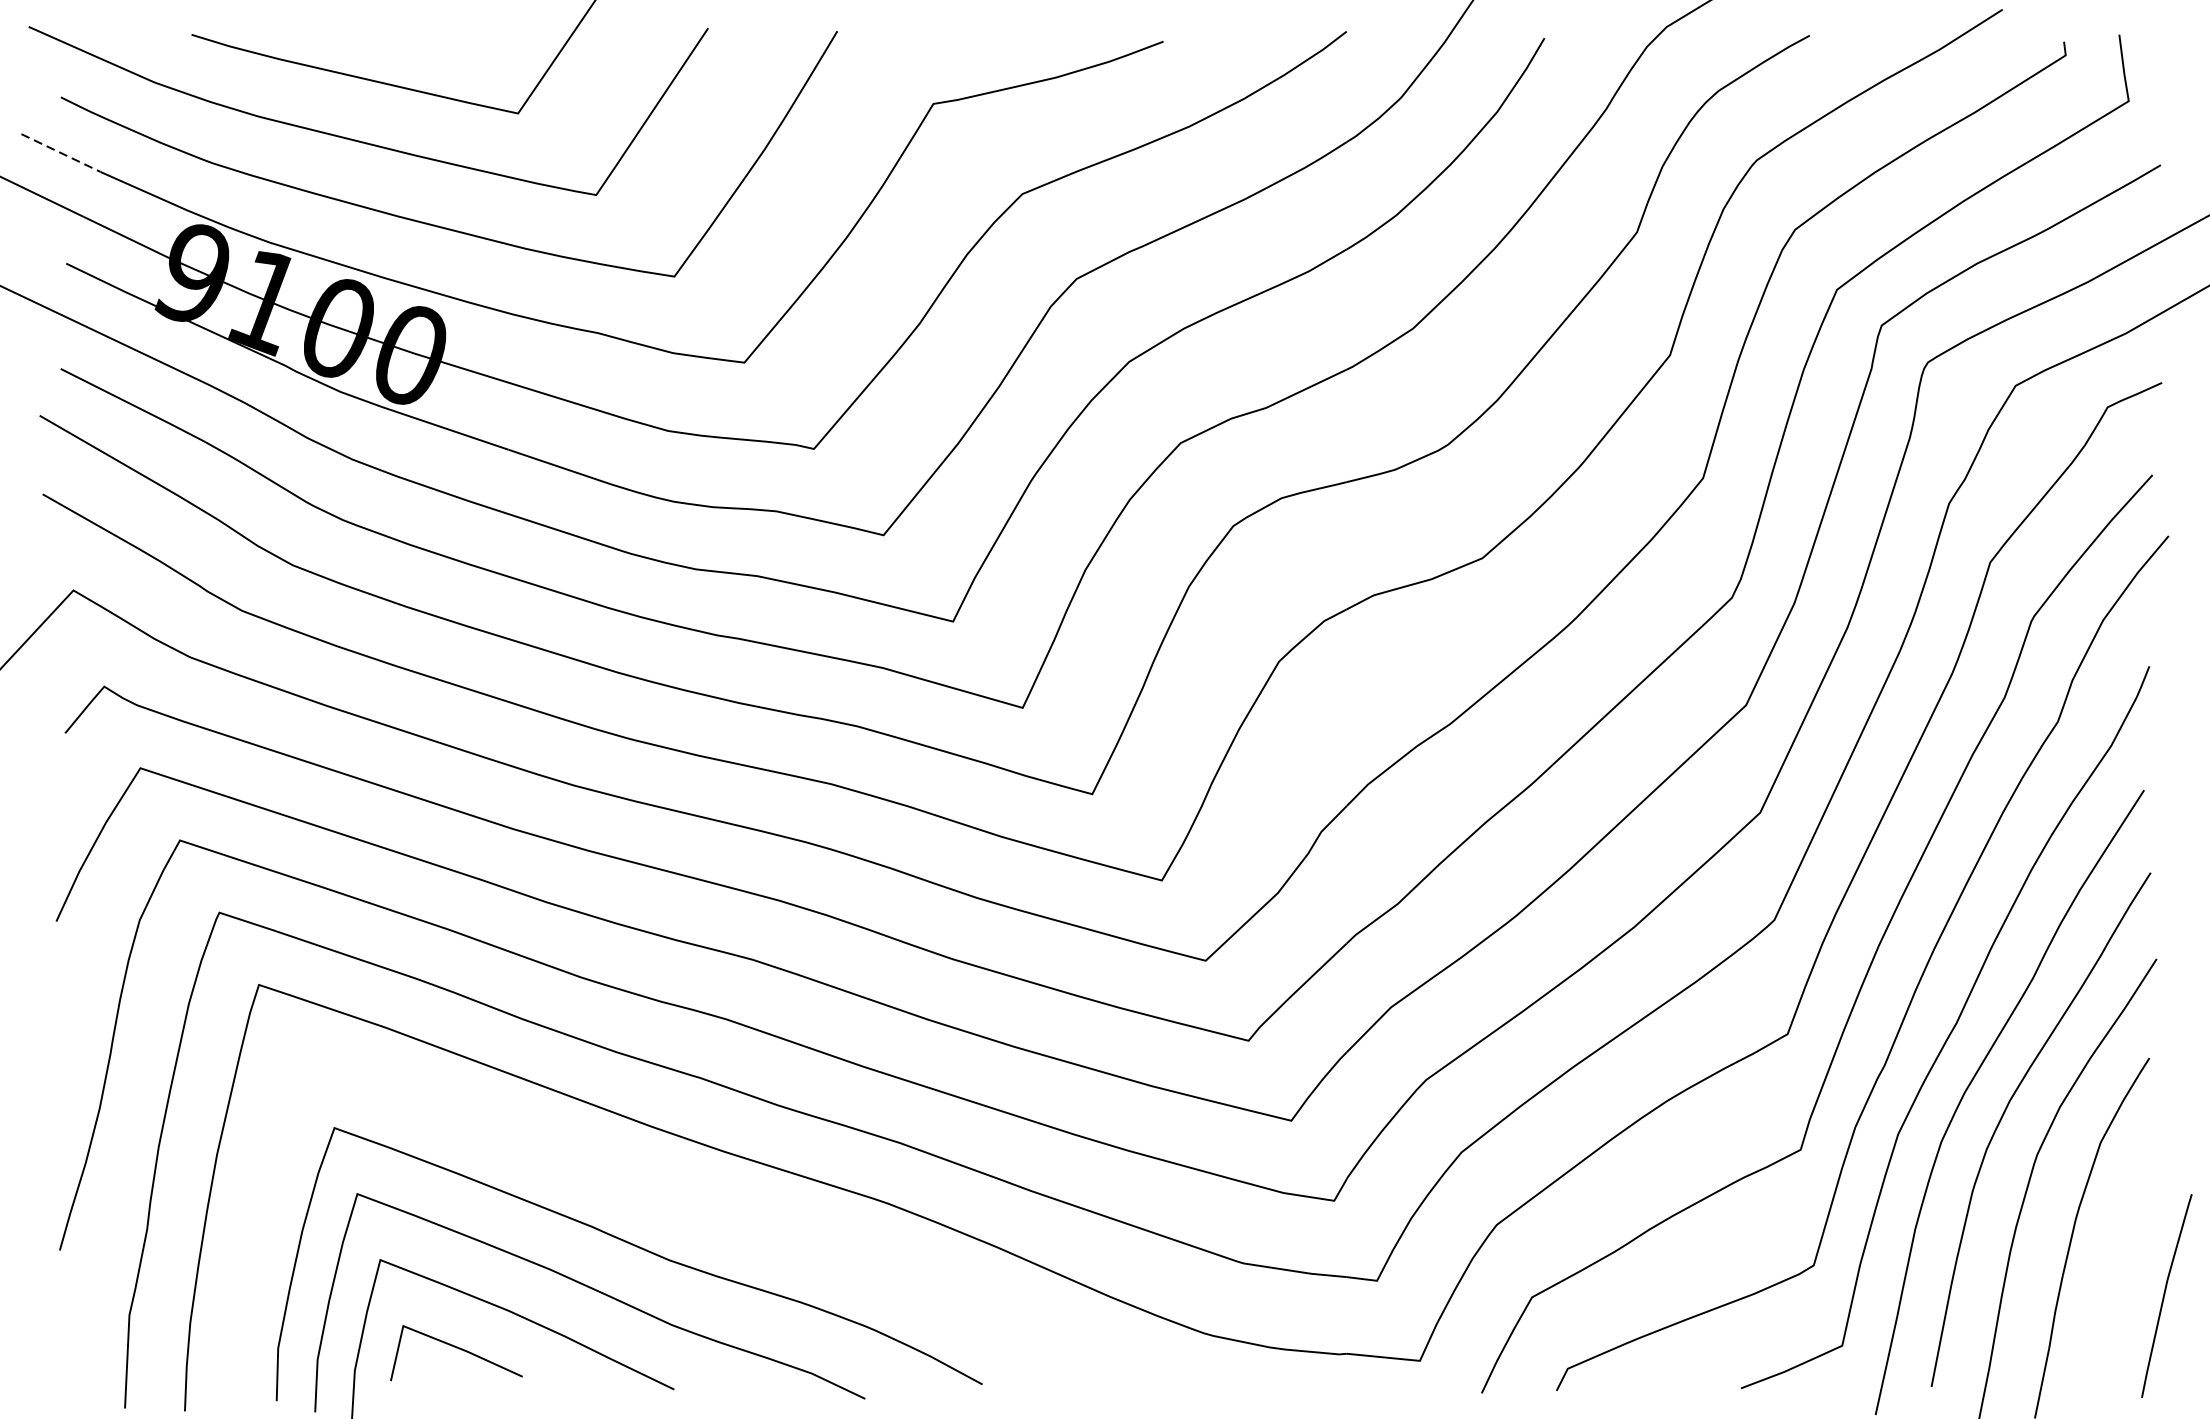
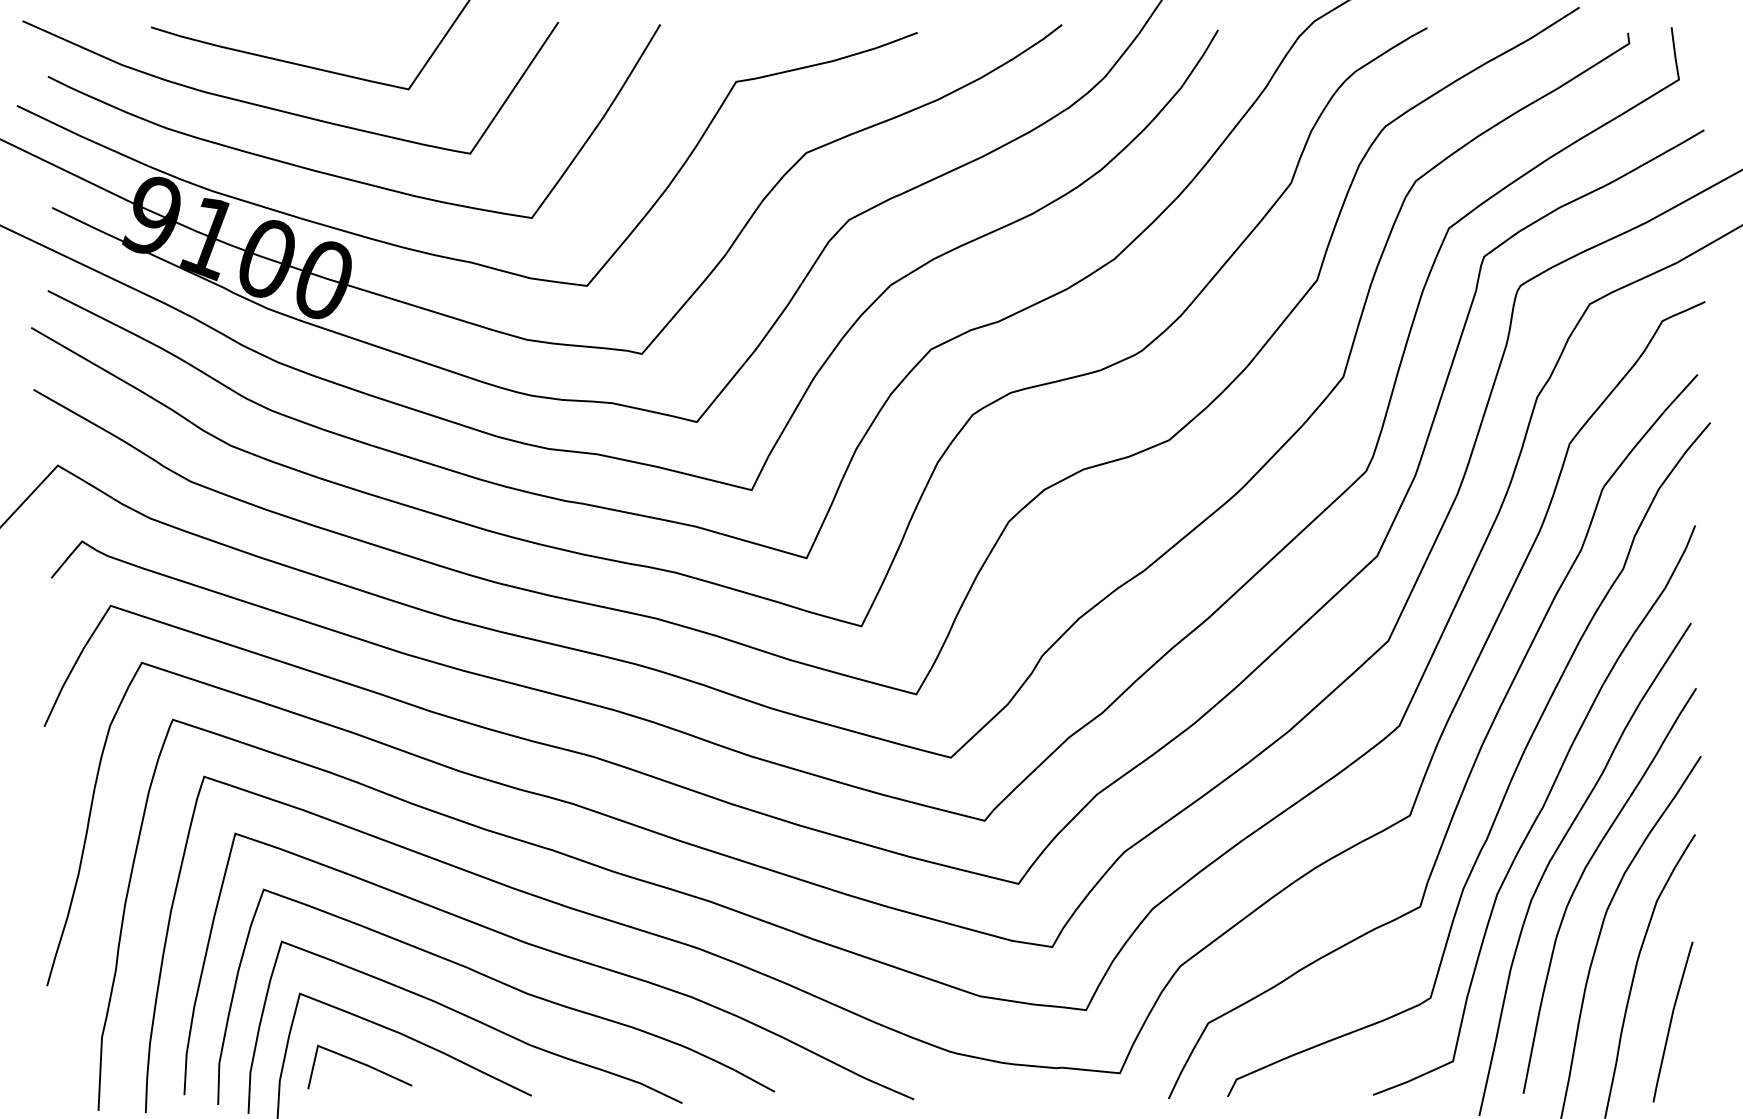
line: (61, 152) -> (48, 120), dashed -> solid
curve: (699, 1207) -> (551, 952), added
curve: (2166, 1293) -> (1672, 1020), moved

